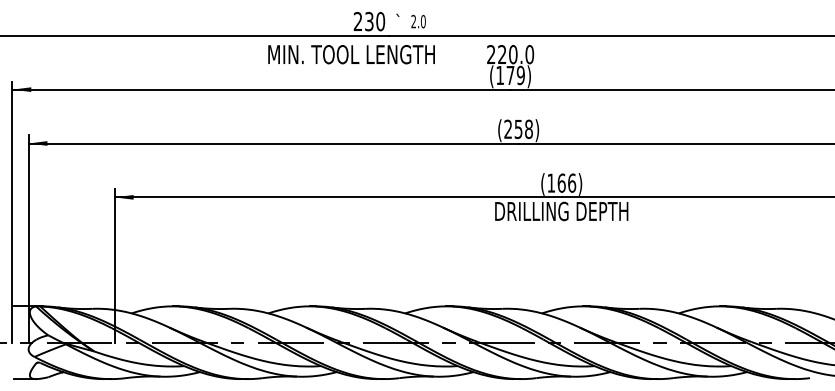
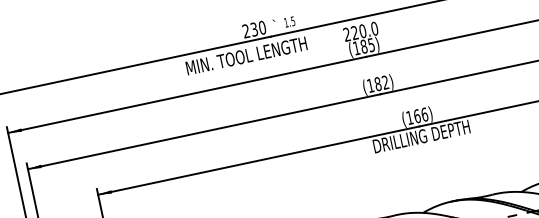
text: (418, 21) -> (289, 21), 2.0 -> 1.5
text: (515, 75) -> (367, 45), (179) -> (185)
text: (518, 128) -> (377, 83), (258) -> (182)

